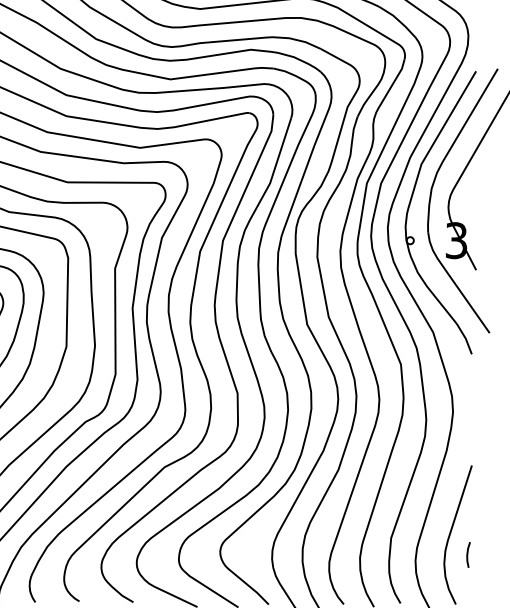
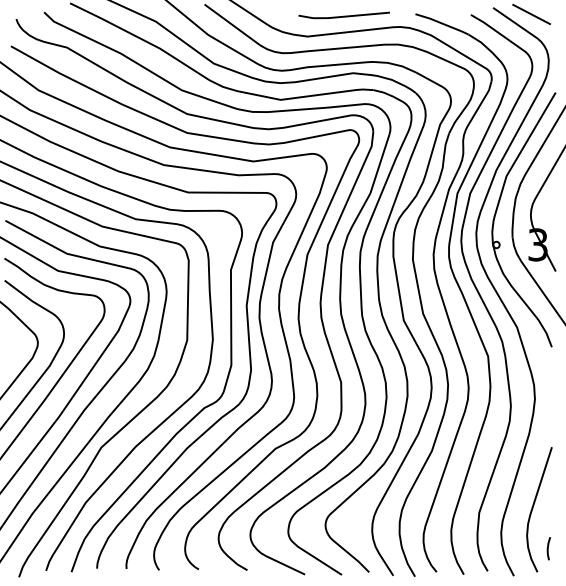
line: (468, 554) -> (548, 548), moved

